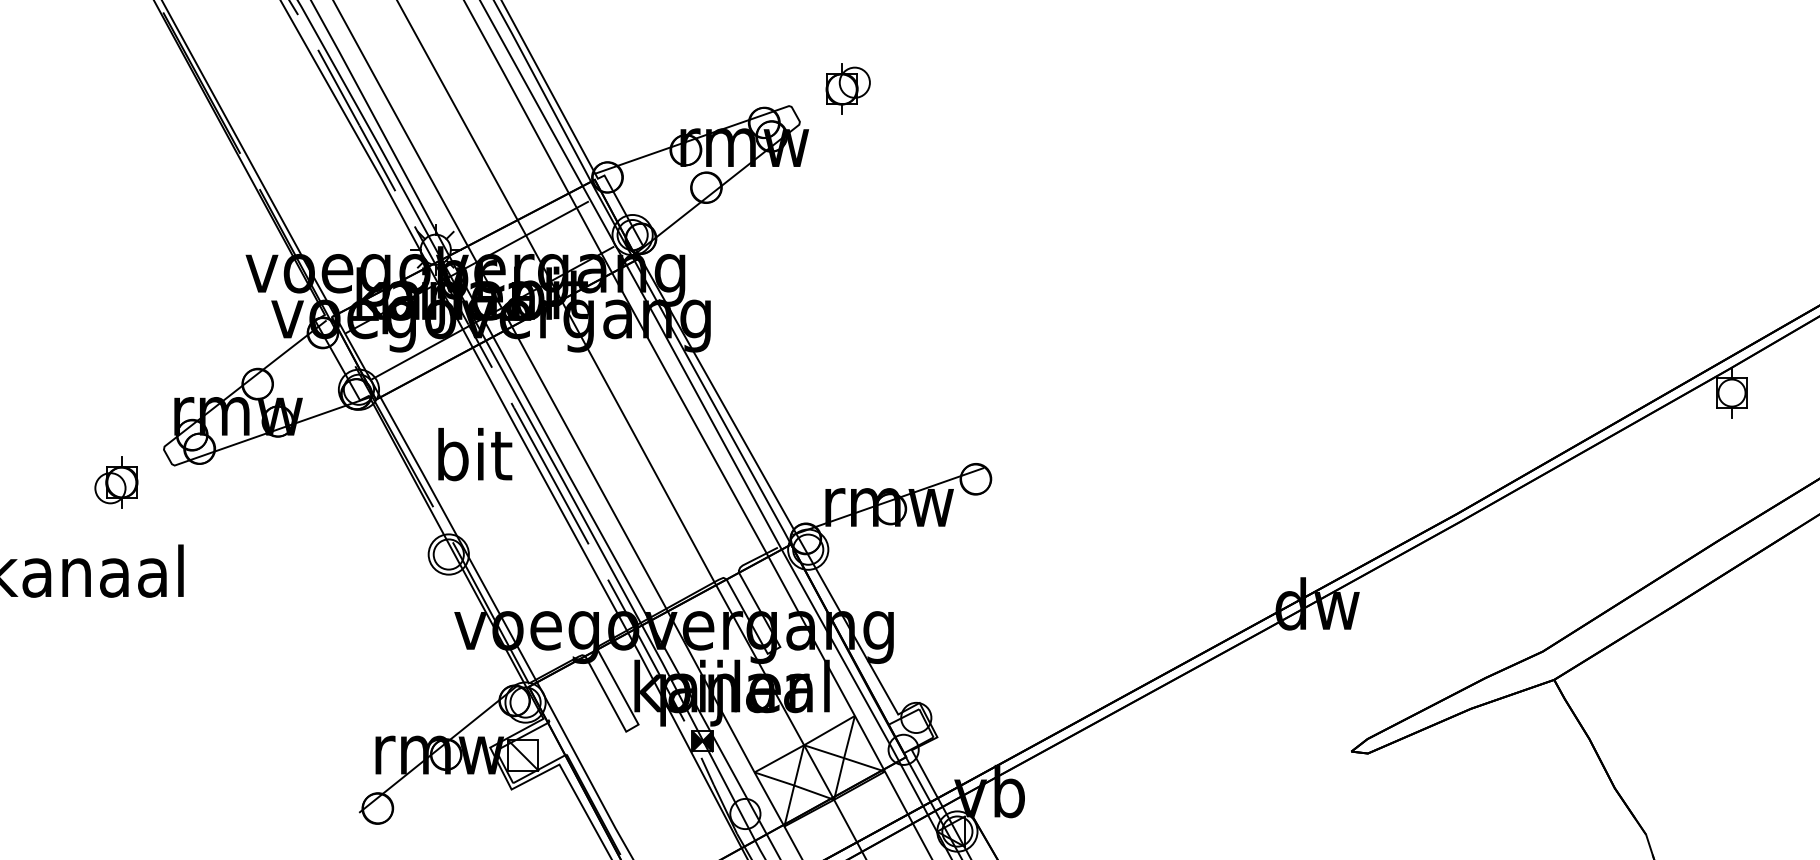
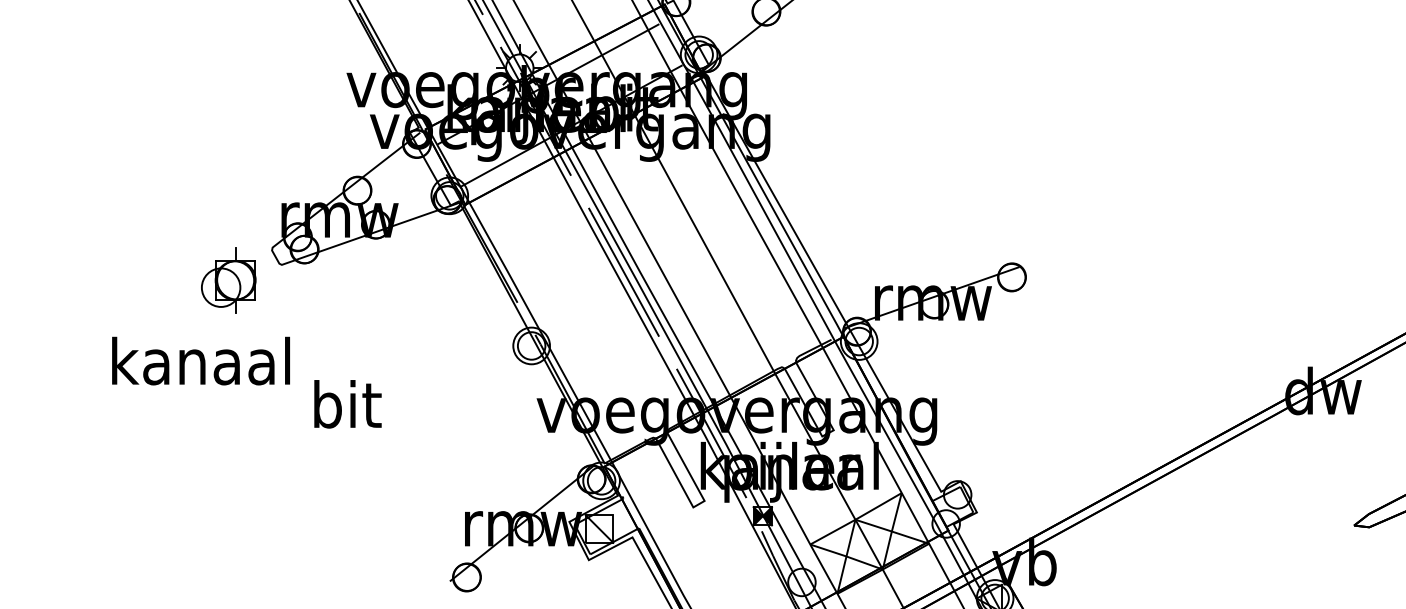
text: (475, 454) -> (348, 404), moved
part: (116, 482) -> (228, 280), size x1.4

